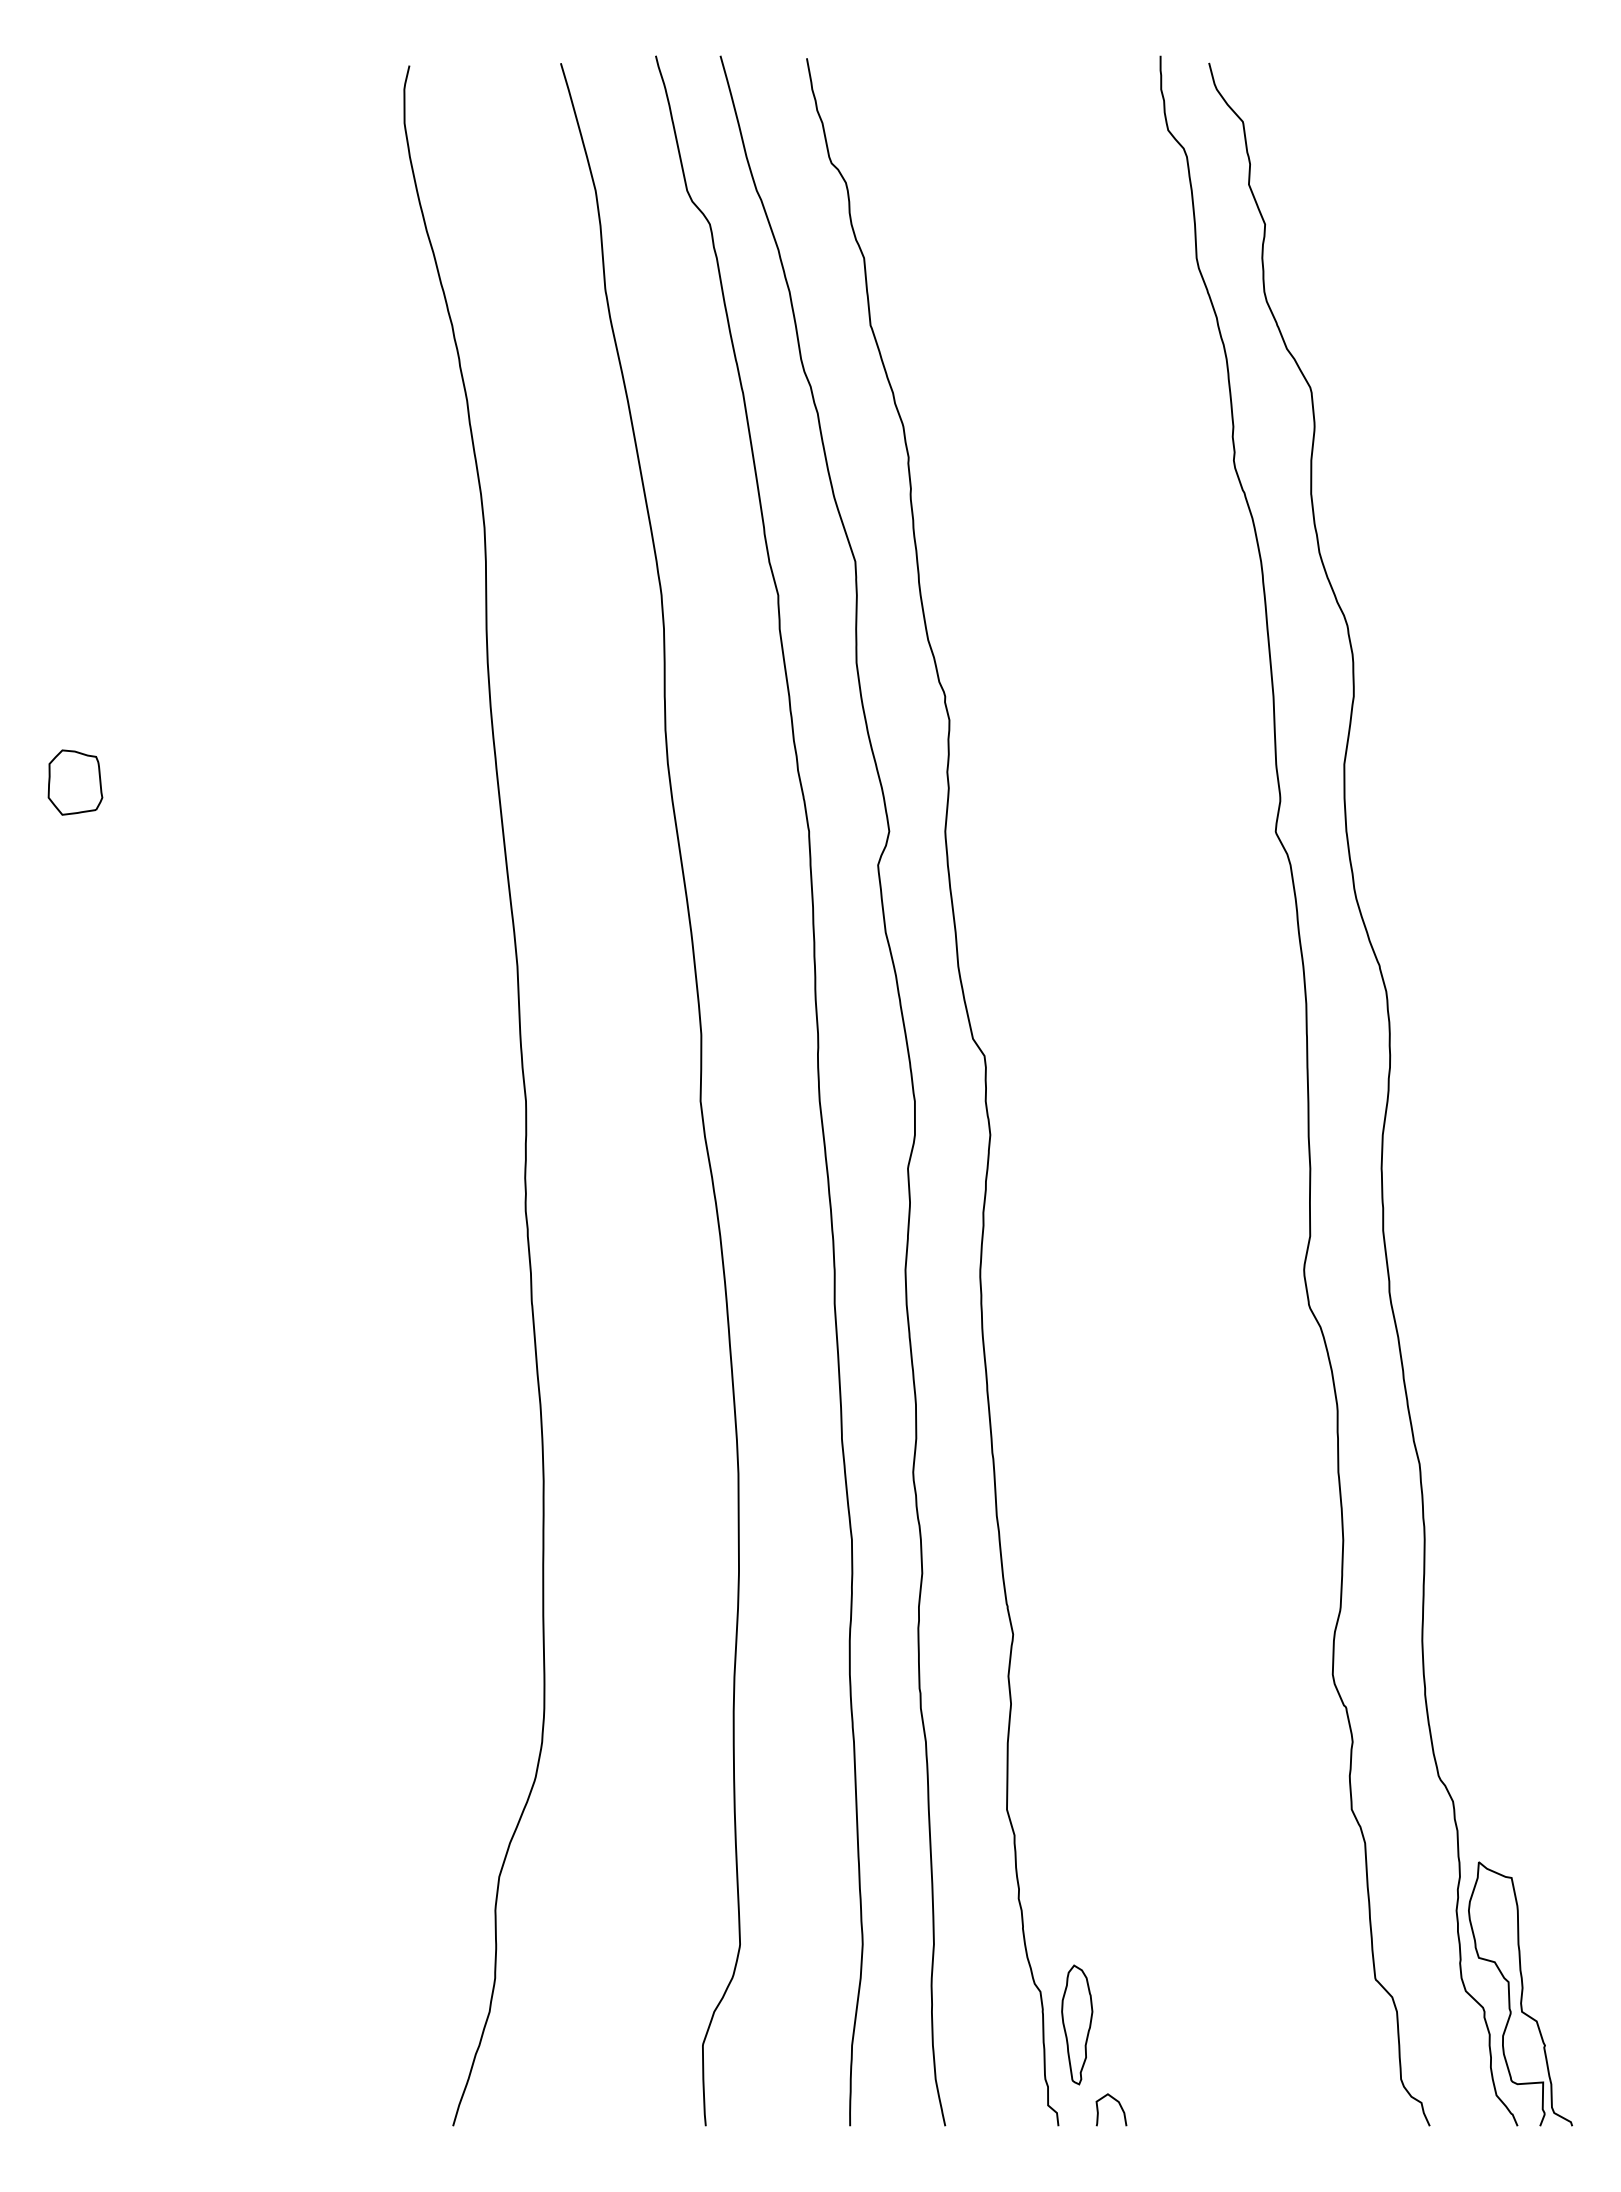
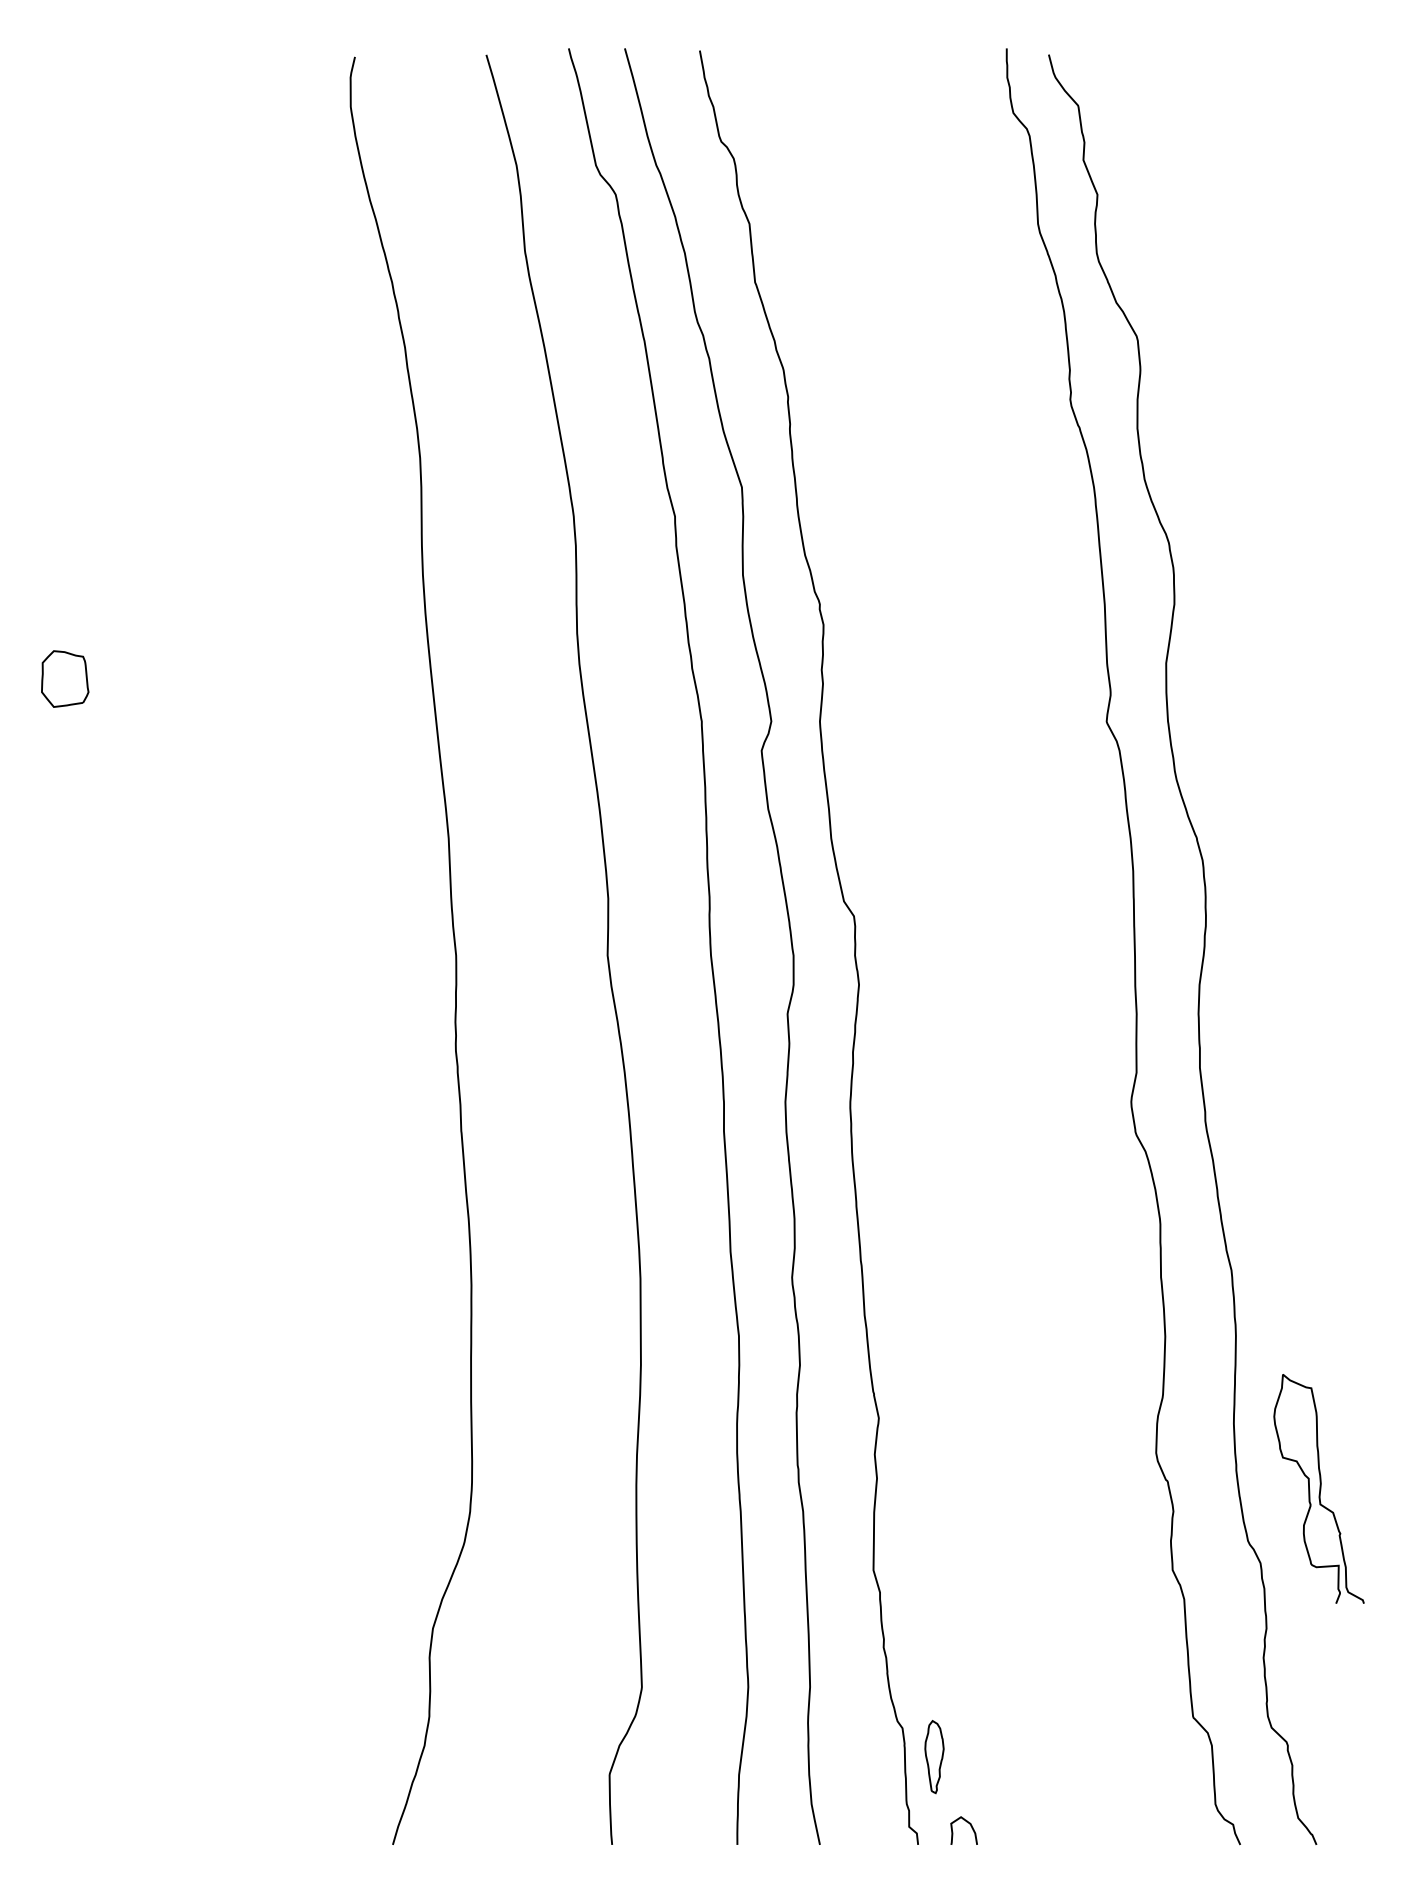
curve: (1521, 1993) -> (1319, 1488), moved
part: (1077, 2024) -> (934, 1756), size x0.7

